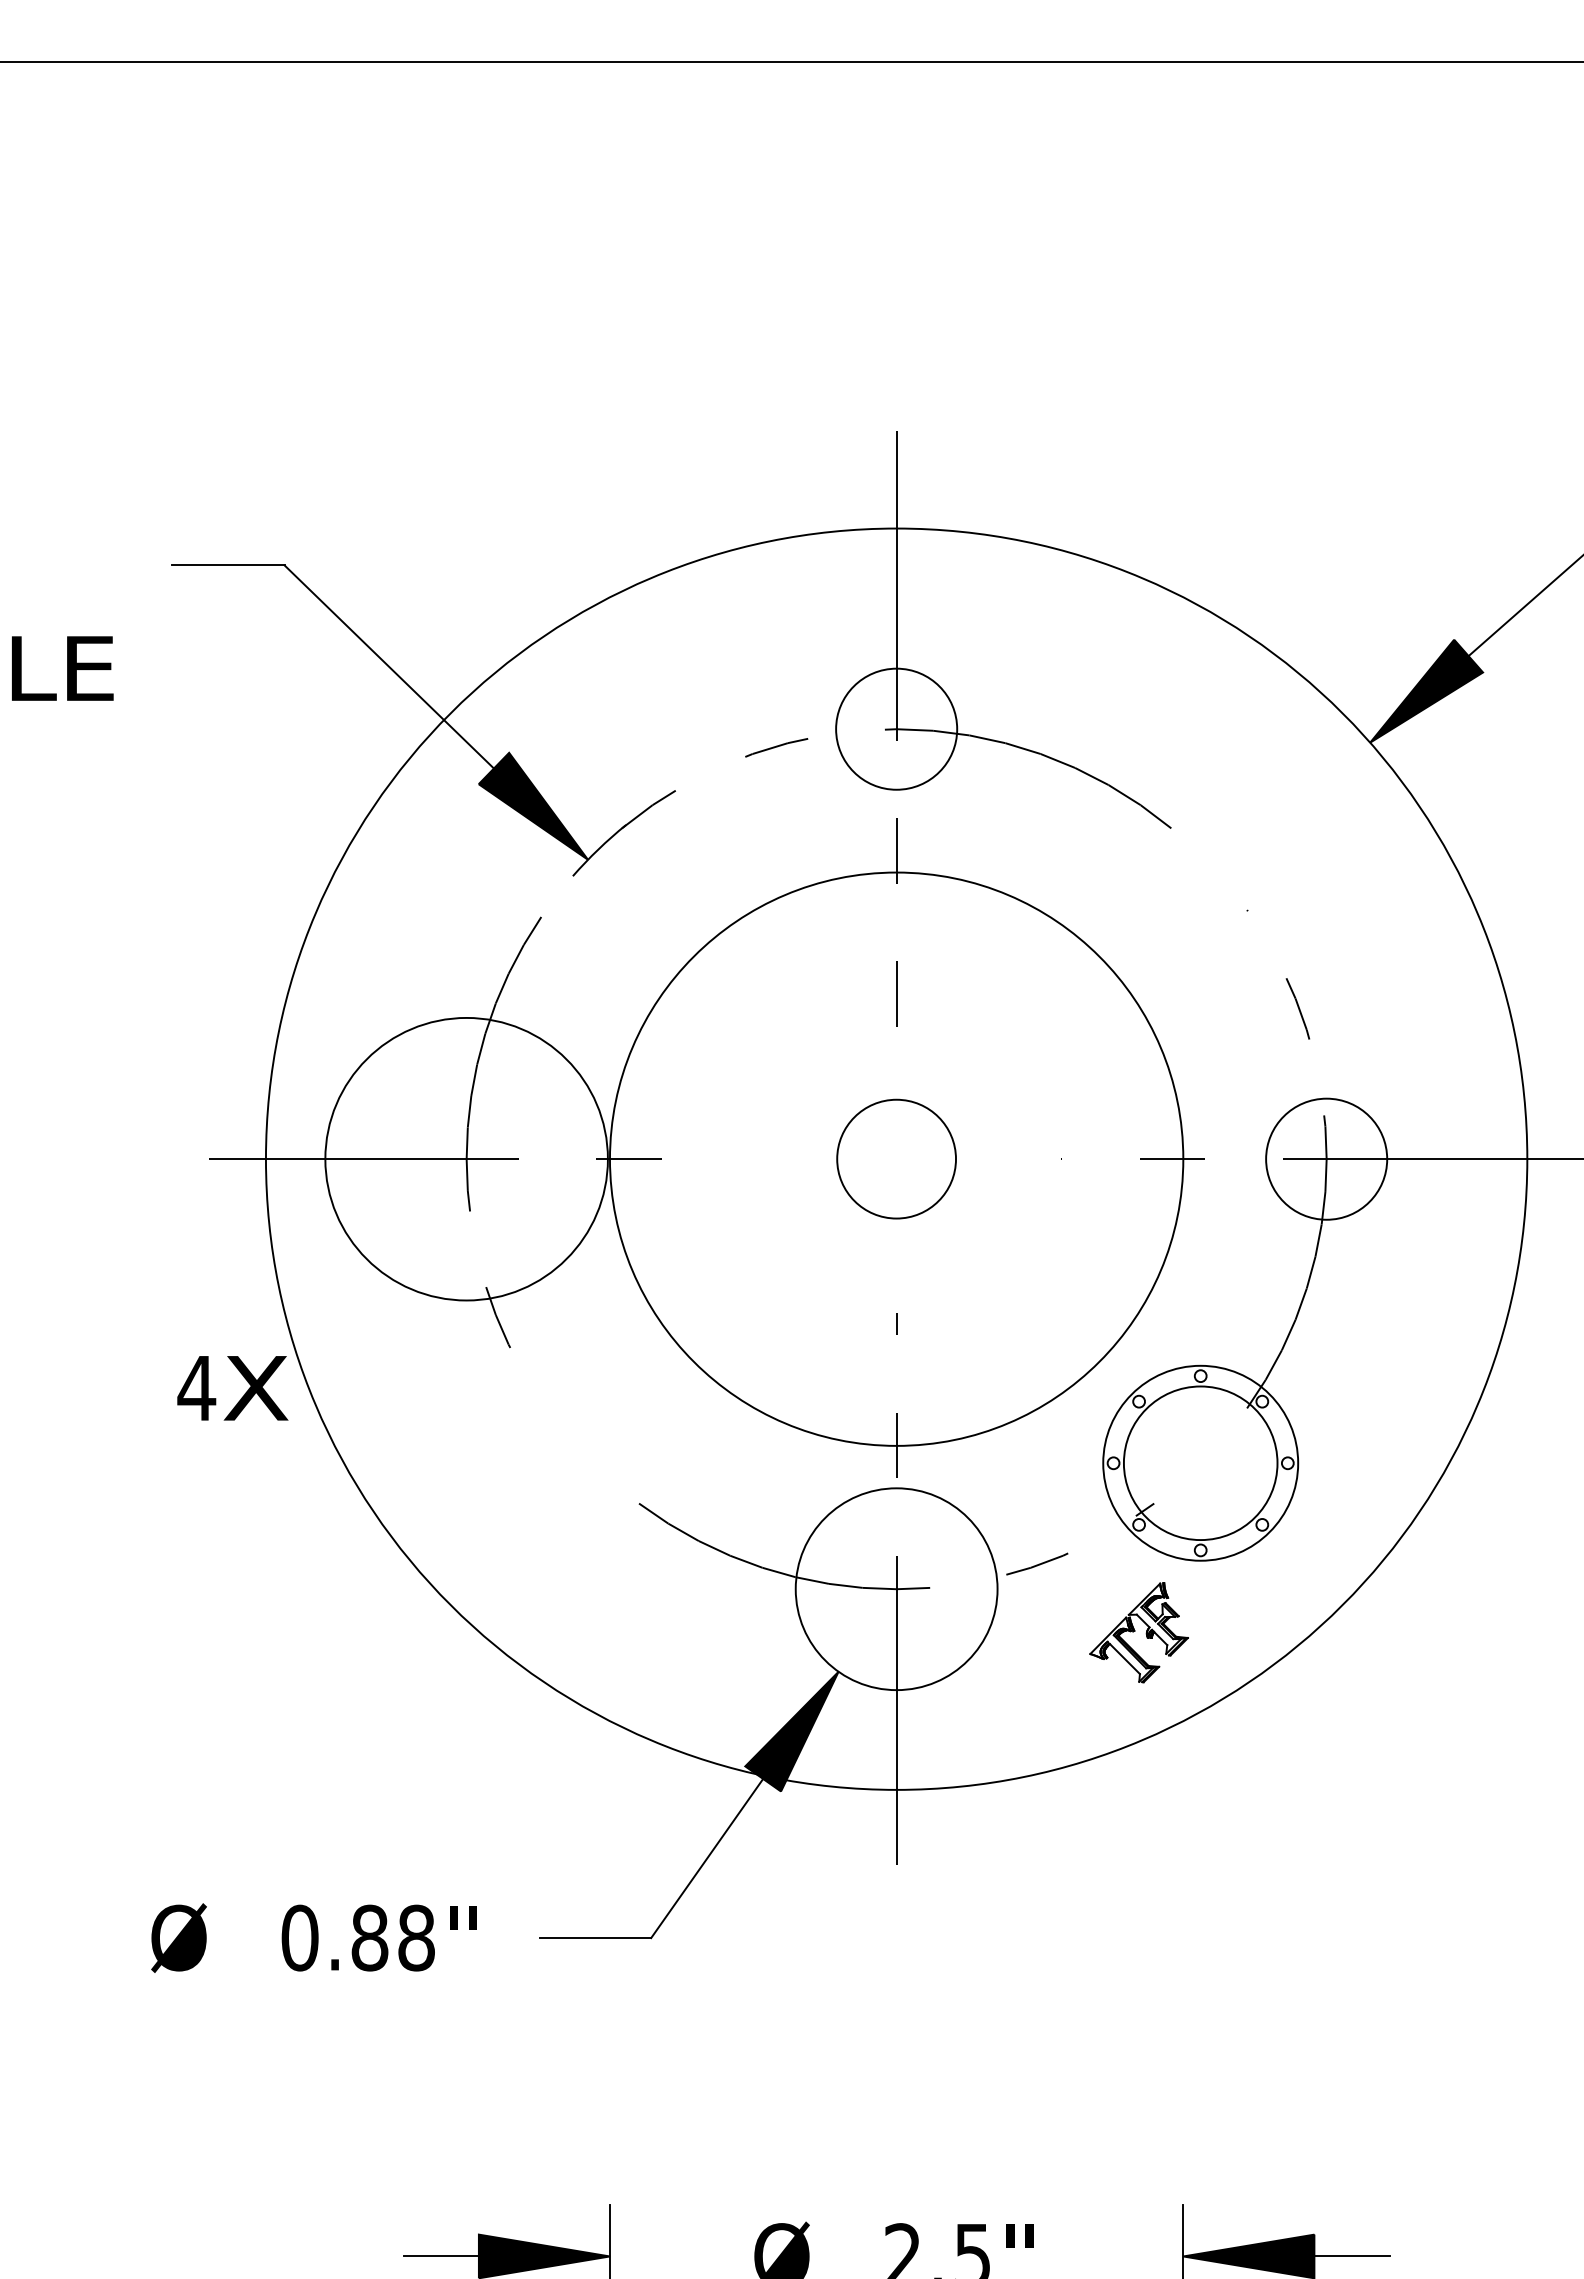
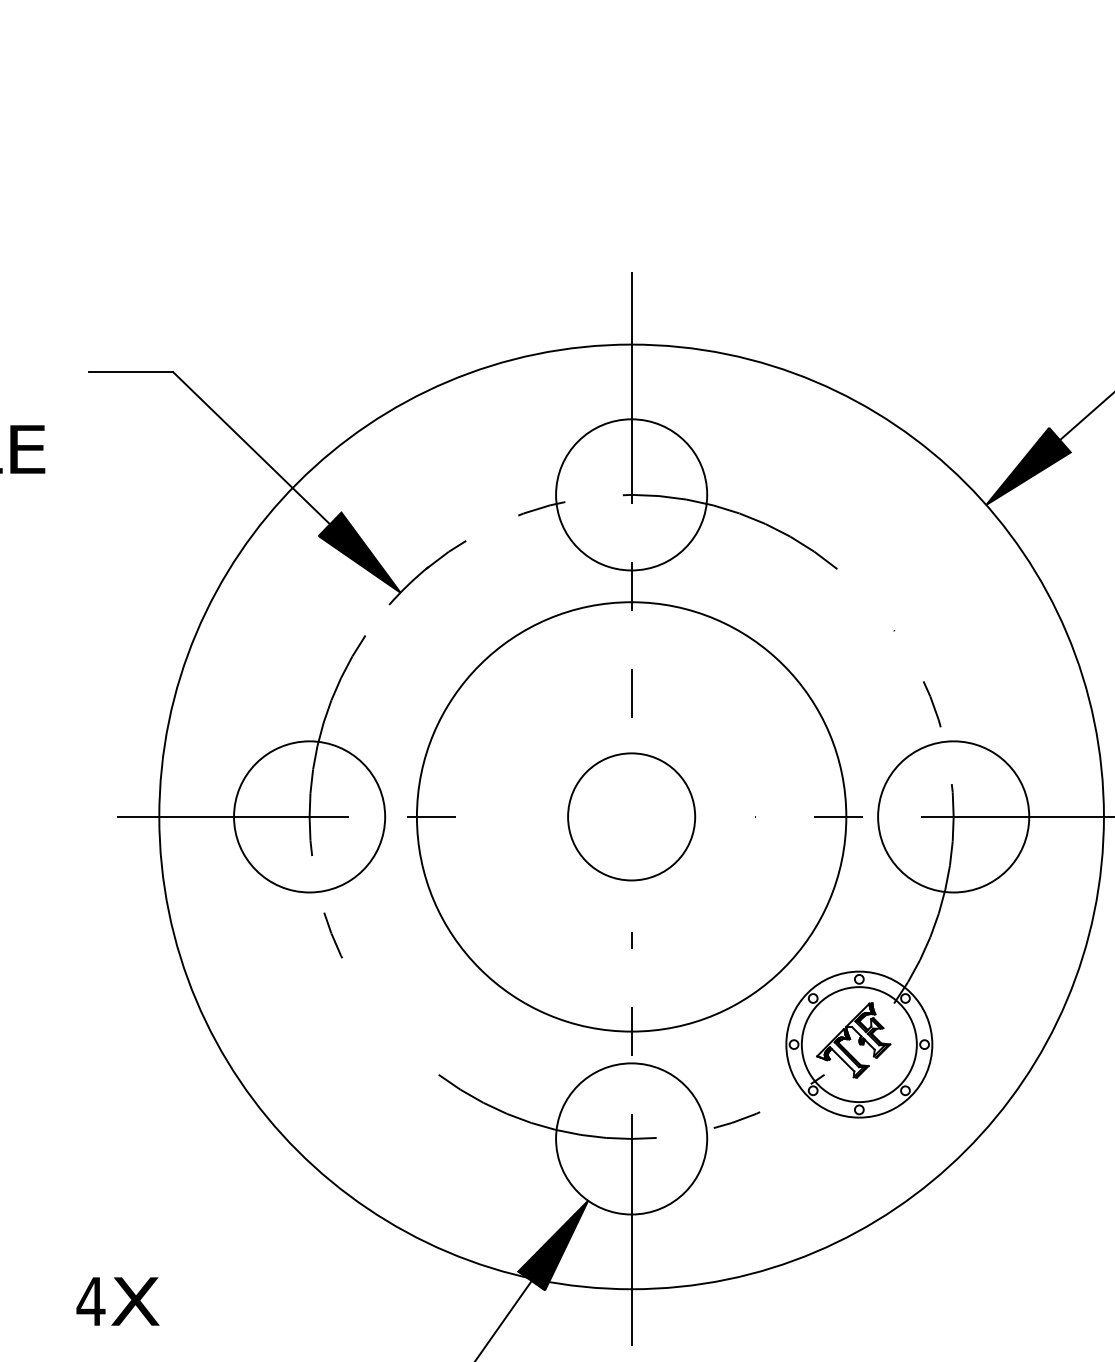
circle: (896, 729) -> (631, 495), size x1.67
circle: (896, 1158) -> (631, 816), size x1.43
circle: (466, 1159) -> (309, 817), size x0.71
circle: (1326, 1159) -> (953, 817), size x1.67
text: (232, 1388) -> (117, 1301), moved
part: (1138, 1632) -> (853, 1040), moved

